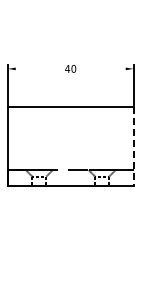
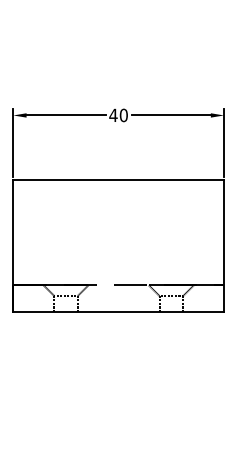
line: (38, 68) -> (64, 114), added
line: (101, 68) -> (170, 114), added
line: (133, 147) -> (223, 247), dashed -> solid

